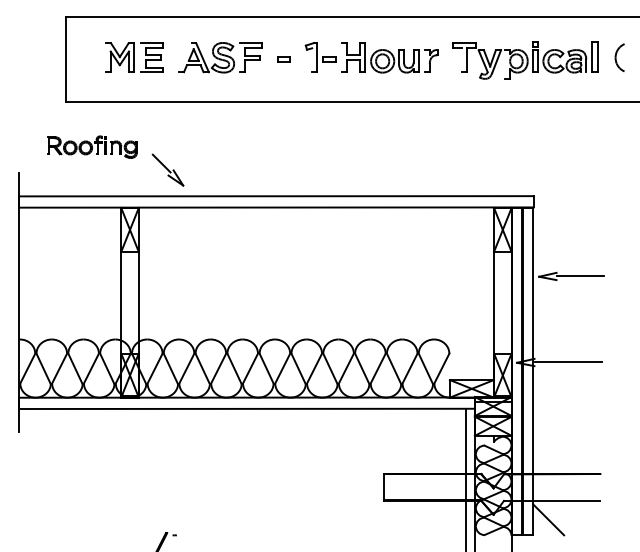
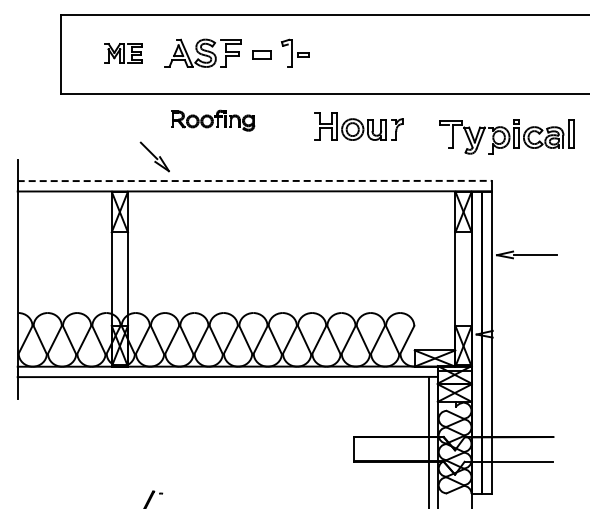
part: (133, 57) -> (123, 53), size x0.7
part: (388, 57) -> (358, 126), moved
part: (618, 57) -> (570, 53), removed
part: (283, 59) -> (261, 54), size x1.6
part: (524, 60) -> (506, 136), moved
part: (92, 146) -> (213, 120), moved
line: (277, 196) -> (255, 181), solid -> dashed
line: (567, 362) -> (523, 334), removed
line: (548, 520) -> (505, 479), removed

